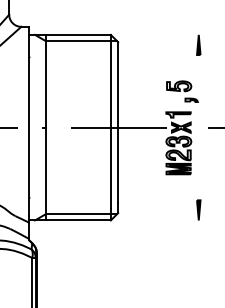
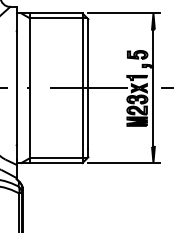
line: (162, 34) -> (124, 13), added
line: (198, 127) -> (153, 88), added
line: (162, 220) -> (124, 163), added

